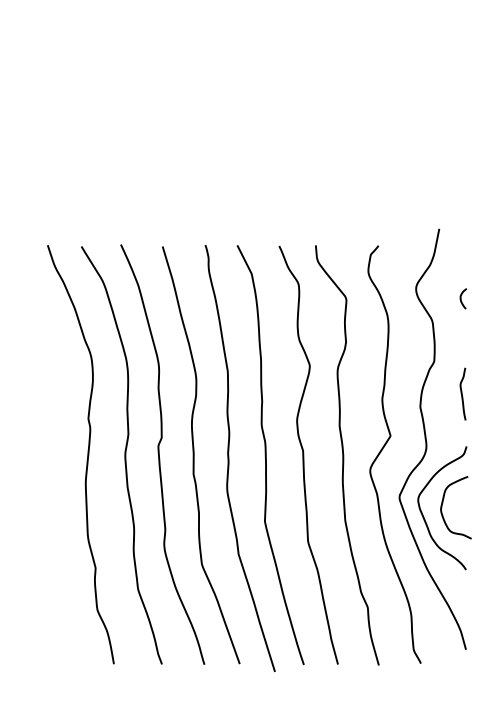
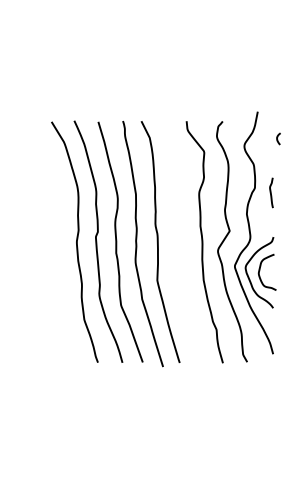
curve: (463, 296) -> (278, 137), moved
curve: (463, 393) -> (271, 192), moved
curve: (86, 454) -> (54, 241), removed
curve: (305, 454) -> (180, 241), removed

